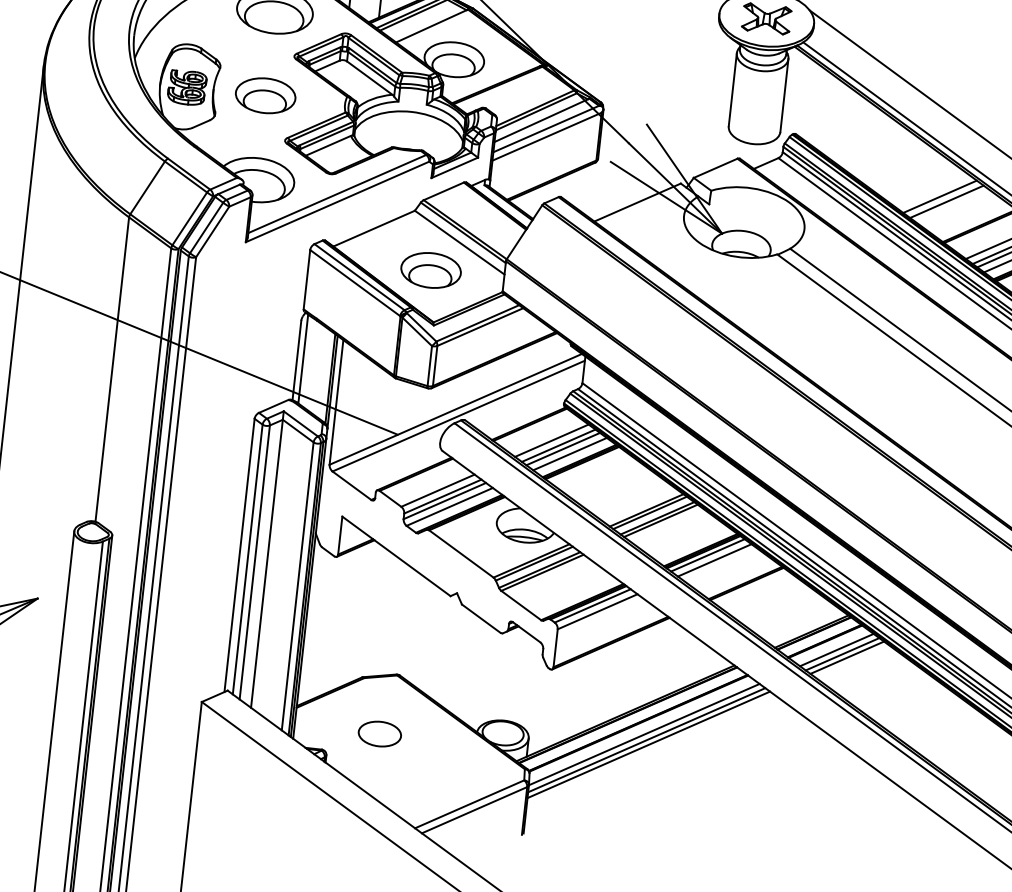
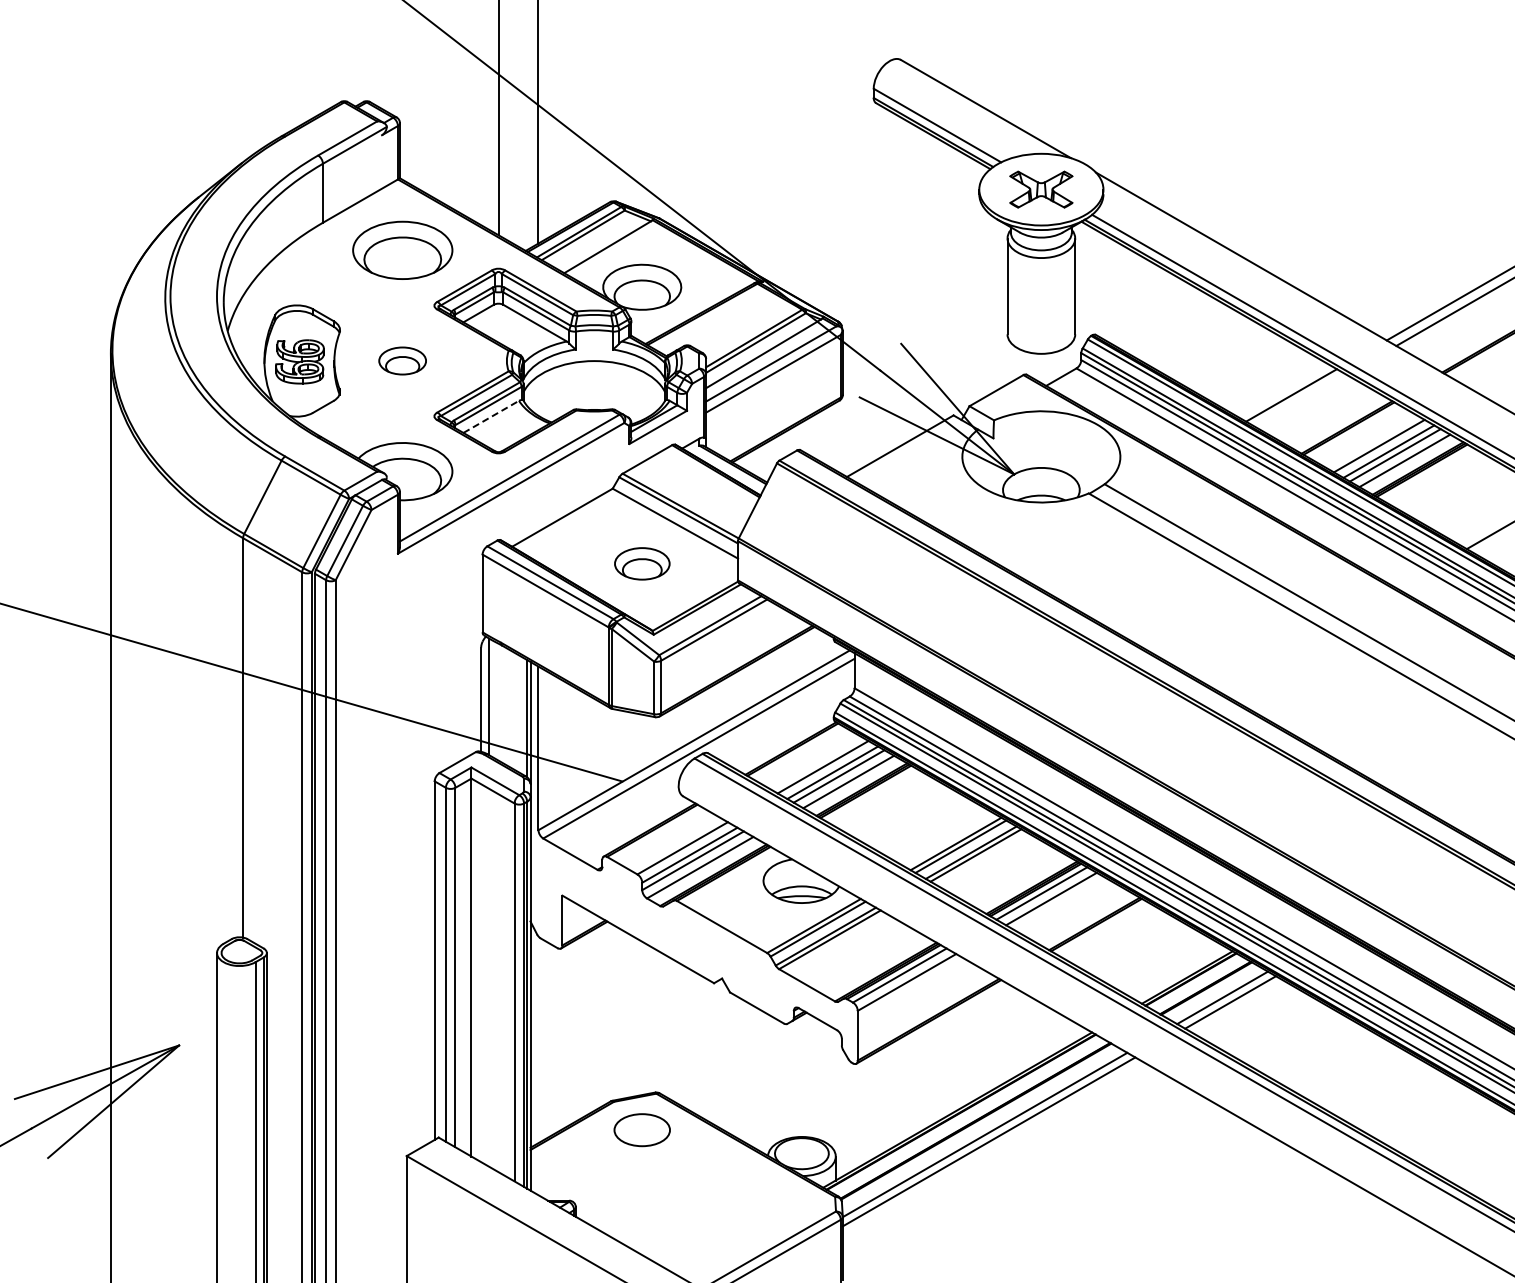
part: (265, 95) -> (402, 360), size x0.6
line: (328, 145) -> (491, 416), solid -> dashed
line: (946, 201) -> (1300, 400), removed
part: (431, 270) -> (642, 563), size x0.7
line: (846, 657) -> (1236, 1006), removed
part: (379, 734) -> (641, 1130), moved
line: (648, 744) -> (991, 1147), removed

